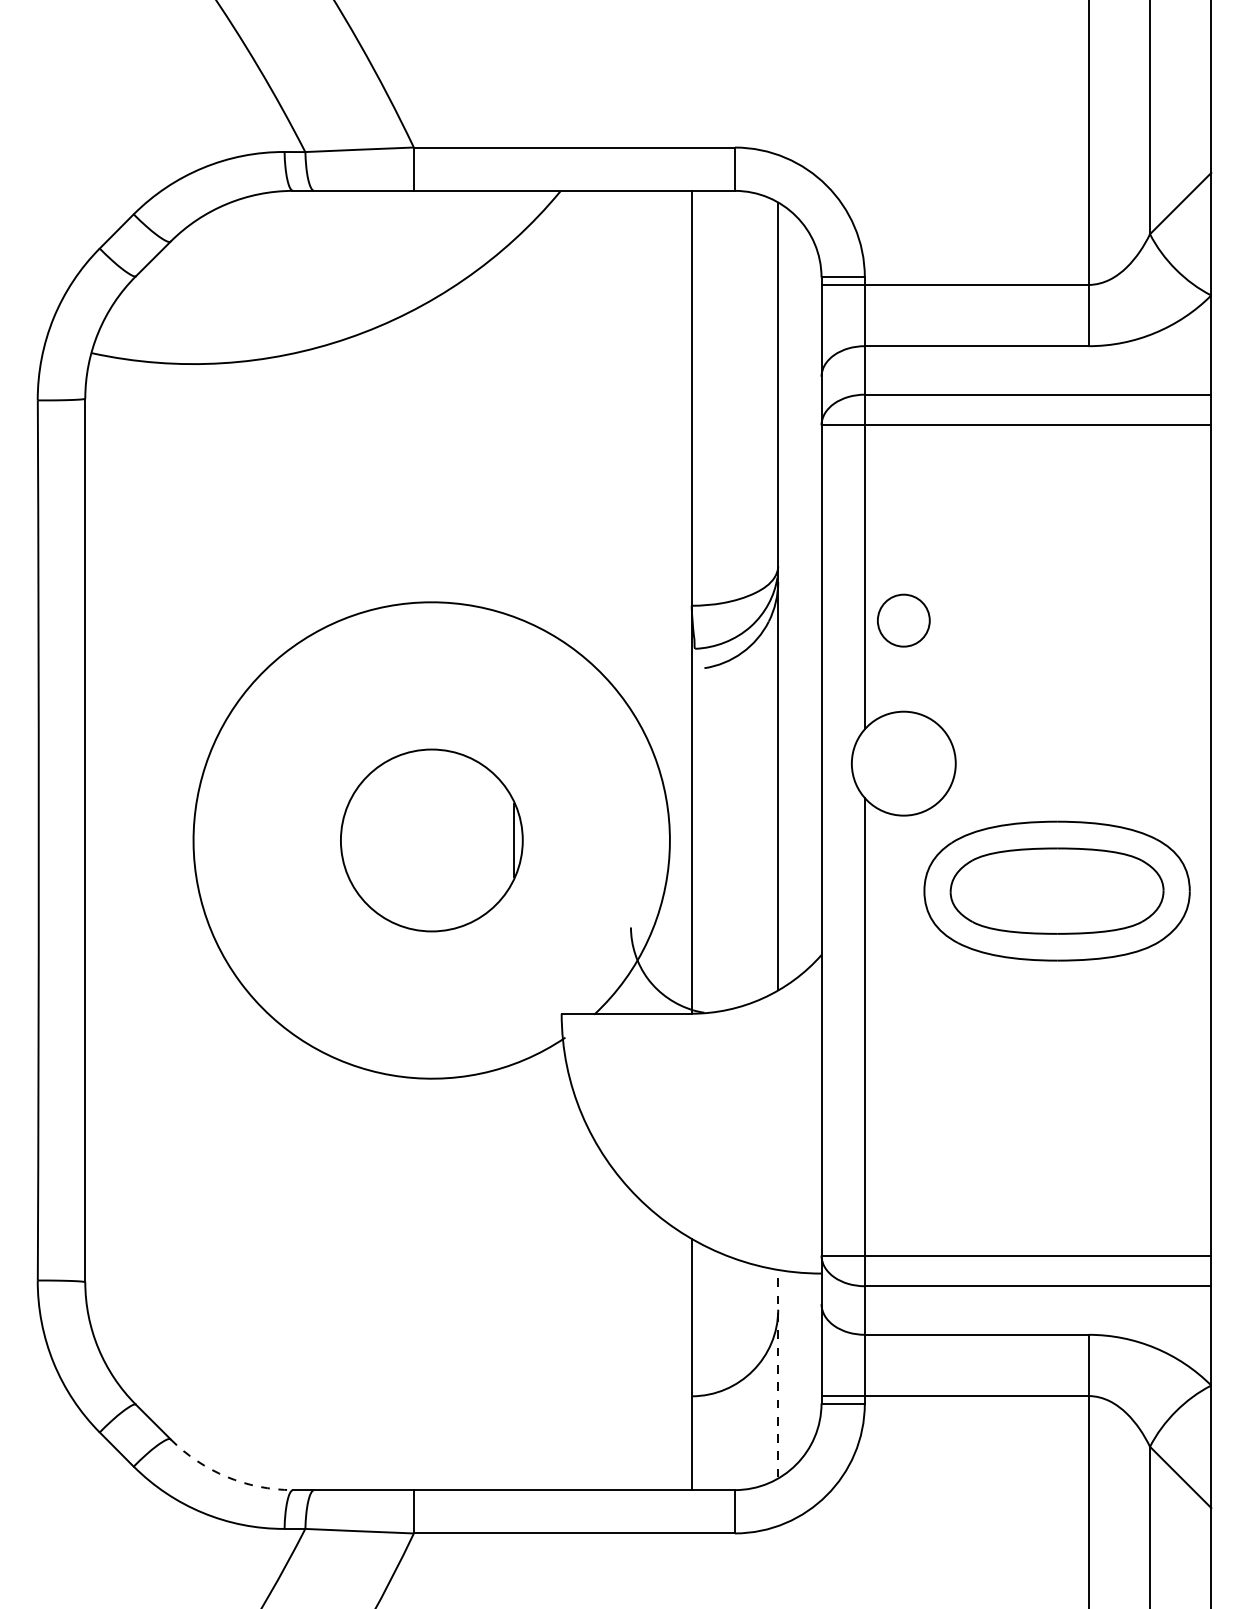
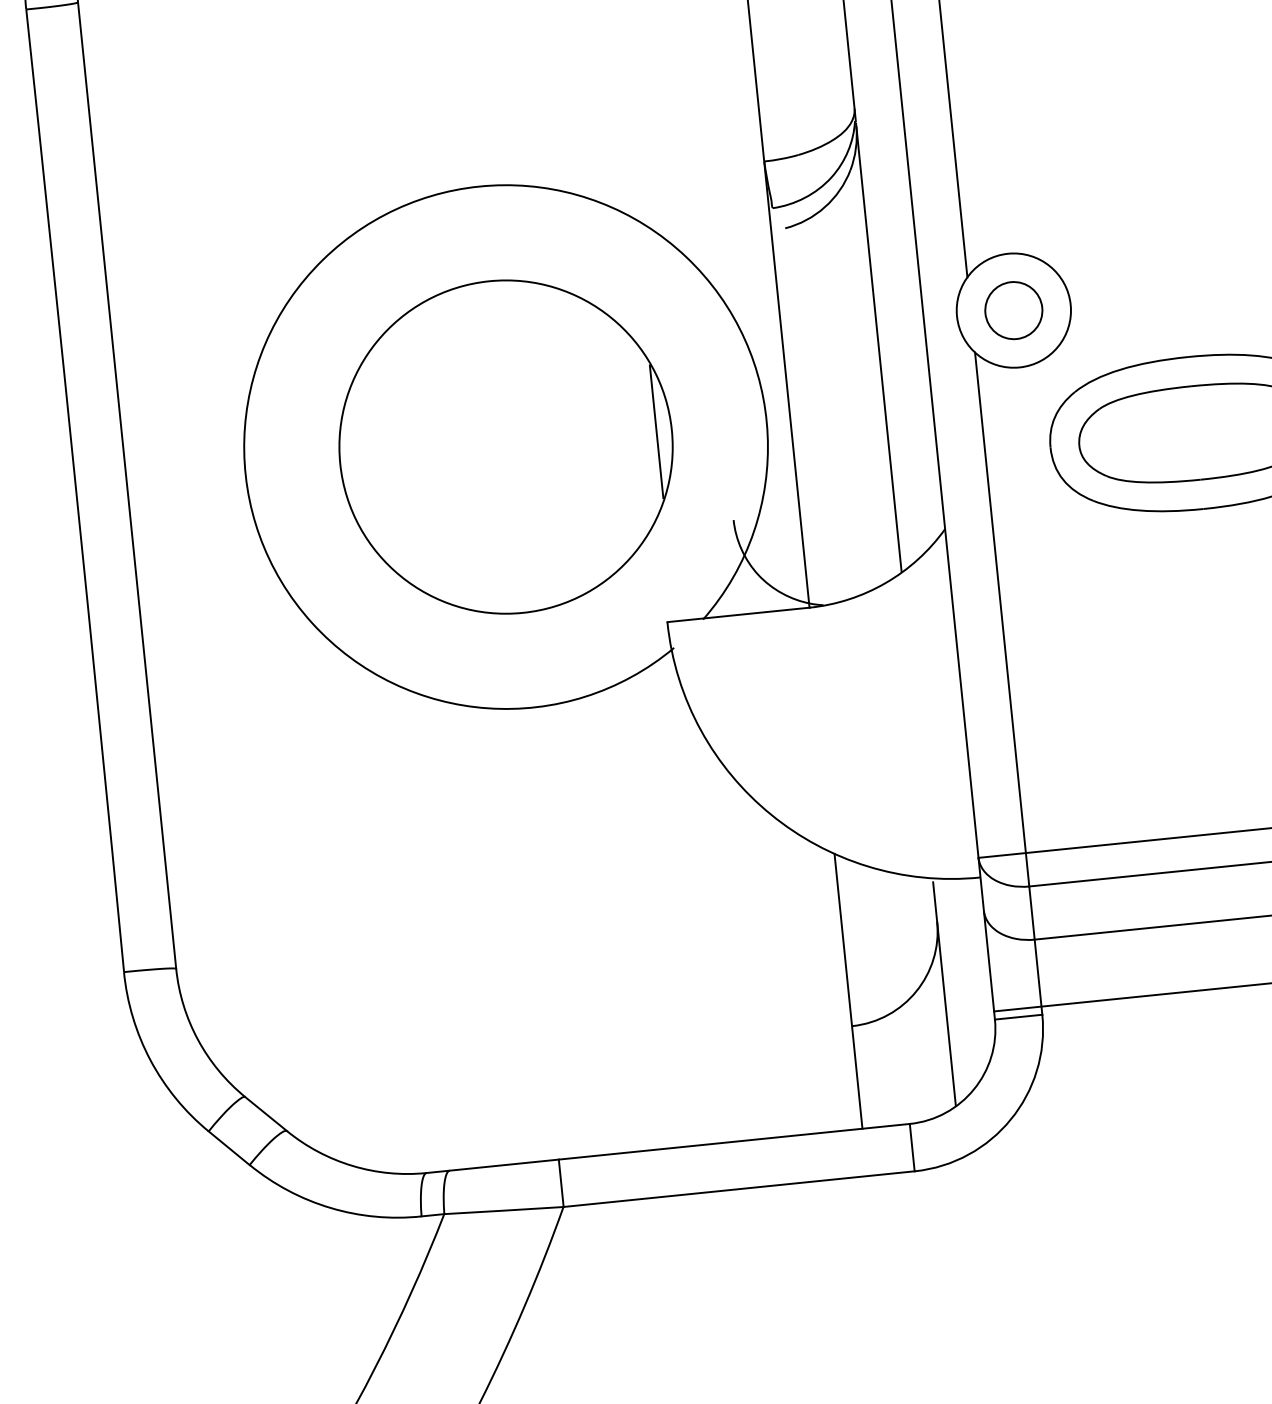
circle: (903, 620) -> (1013, 310), moved
part: (431, 840) -> (505, 447), size x1.67
line: (778, 1375) -> (944, 993), dashed -> solid
arc: (226, 1476) -> (352, 1165), dashed -> solid

